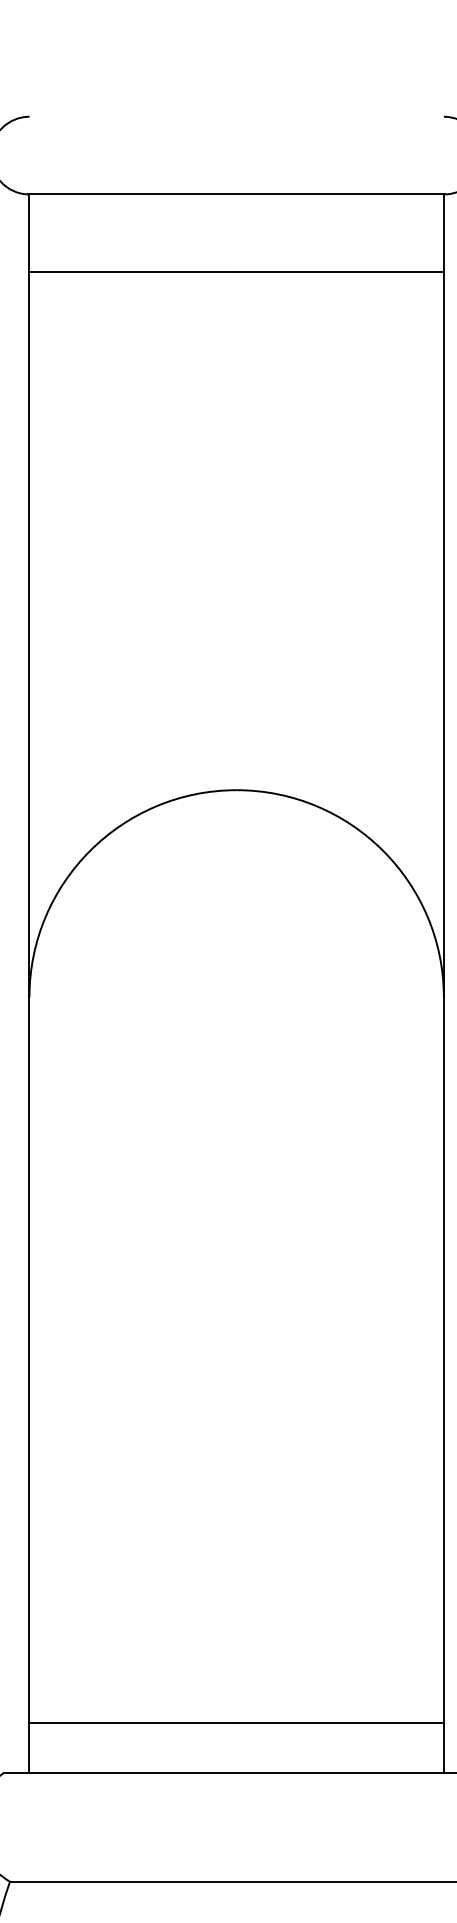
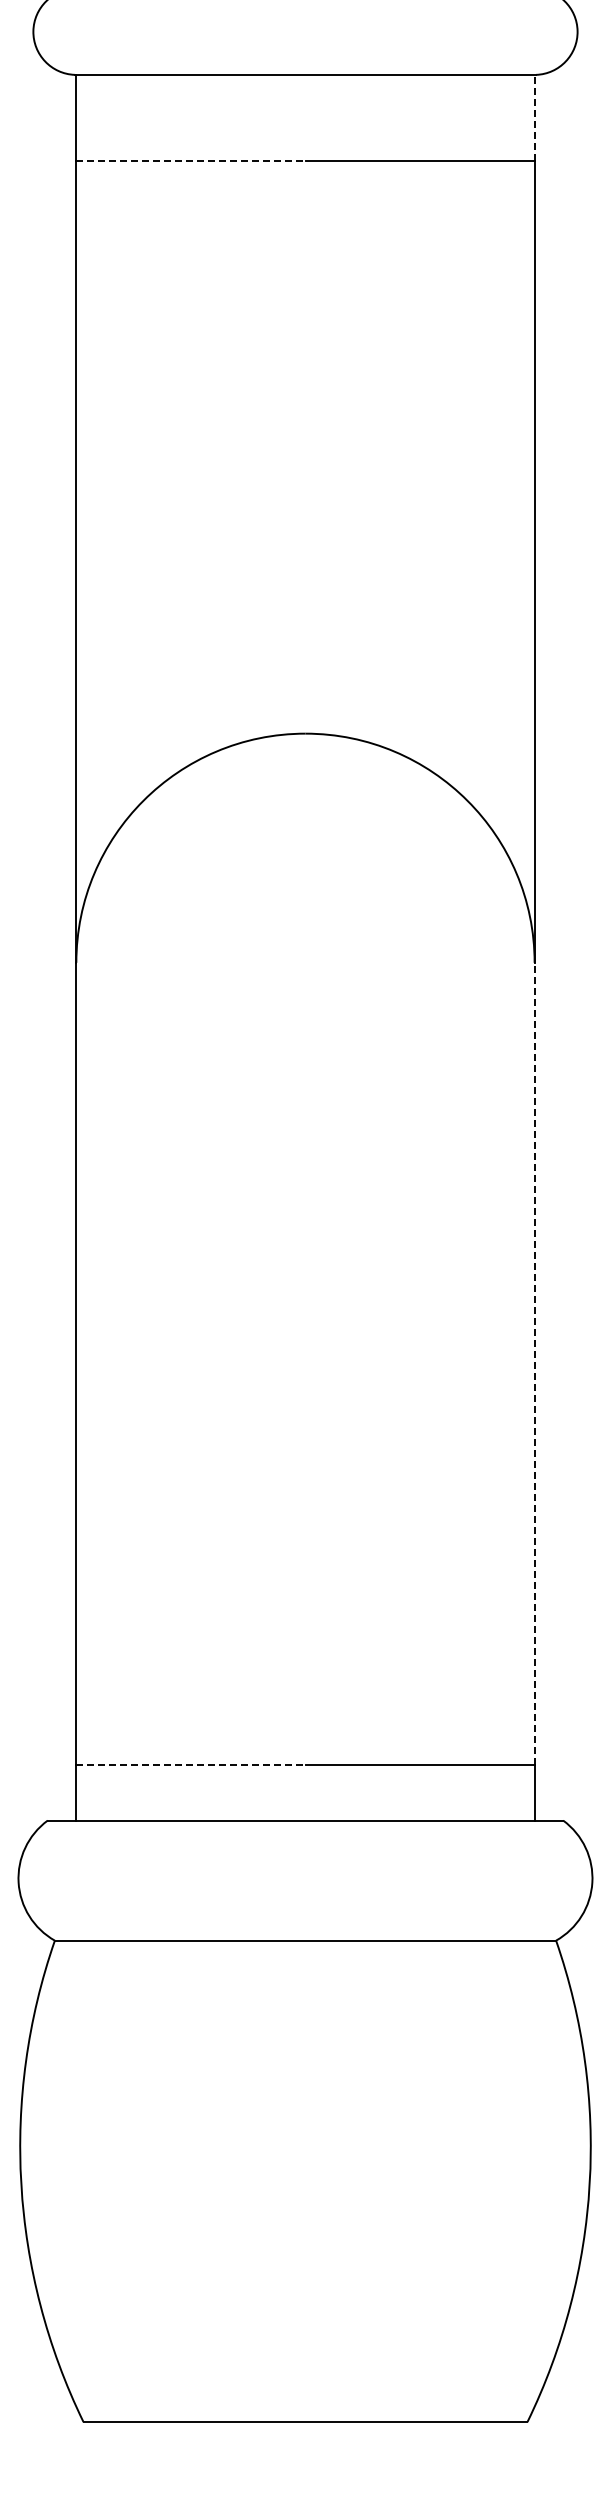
line: (443, 232) -> (534, 117), solid -> dashed
line: (132, 271) -> (190, 160), solid -> dashed
line: (443, 1359) -> (534, 1363), solid -> dashed
line: (132, 1722) -> (190, 1764), solid -> dashed

